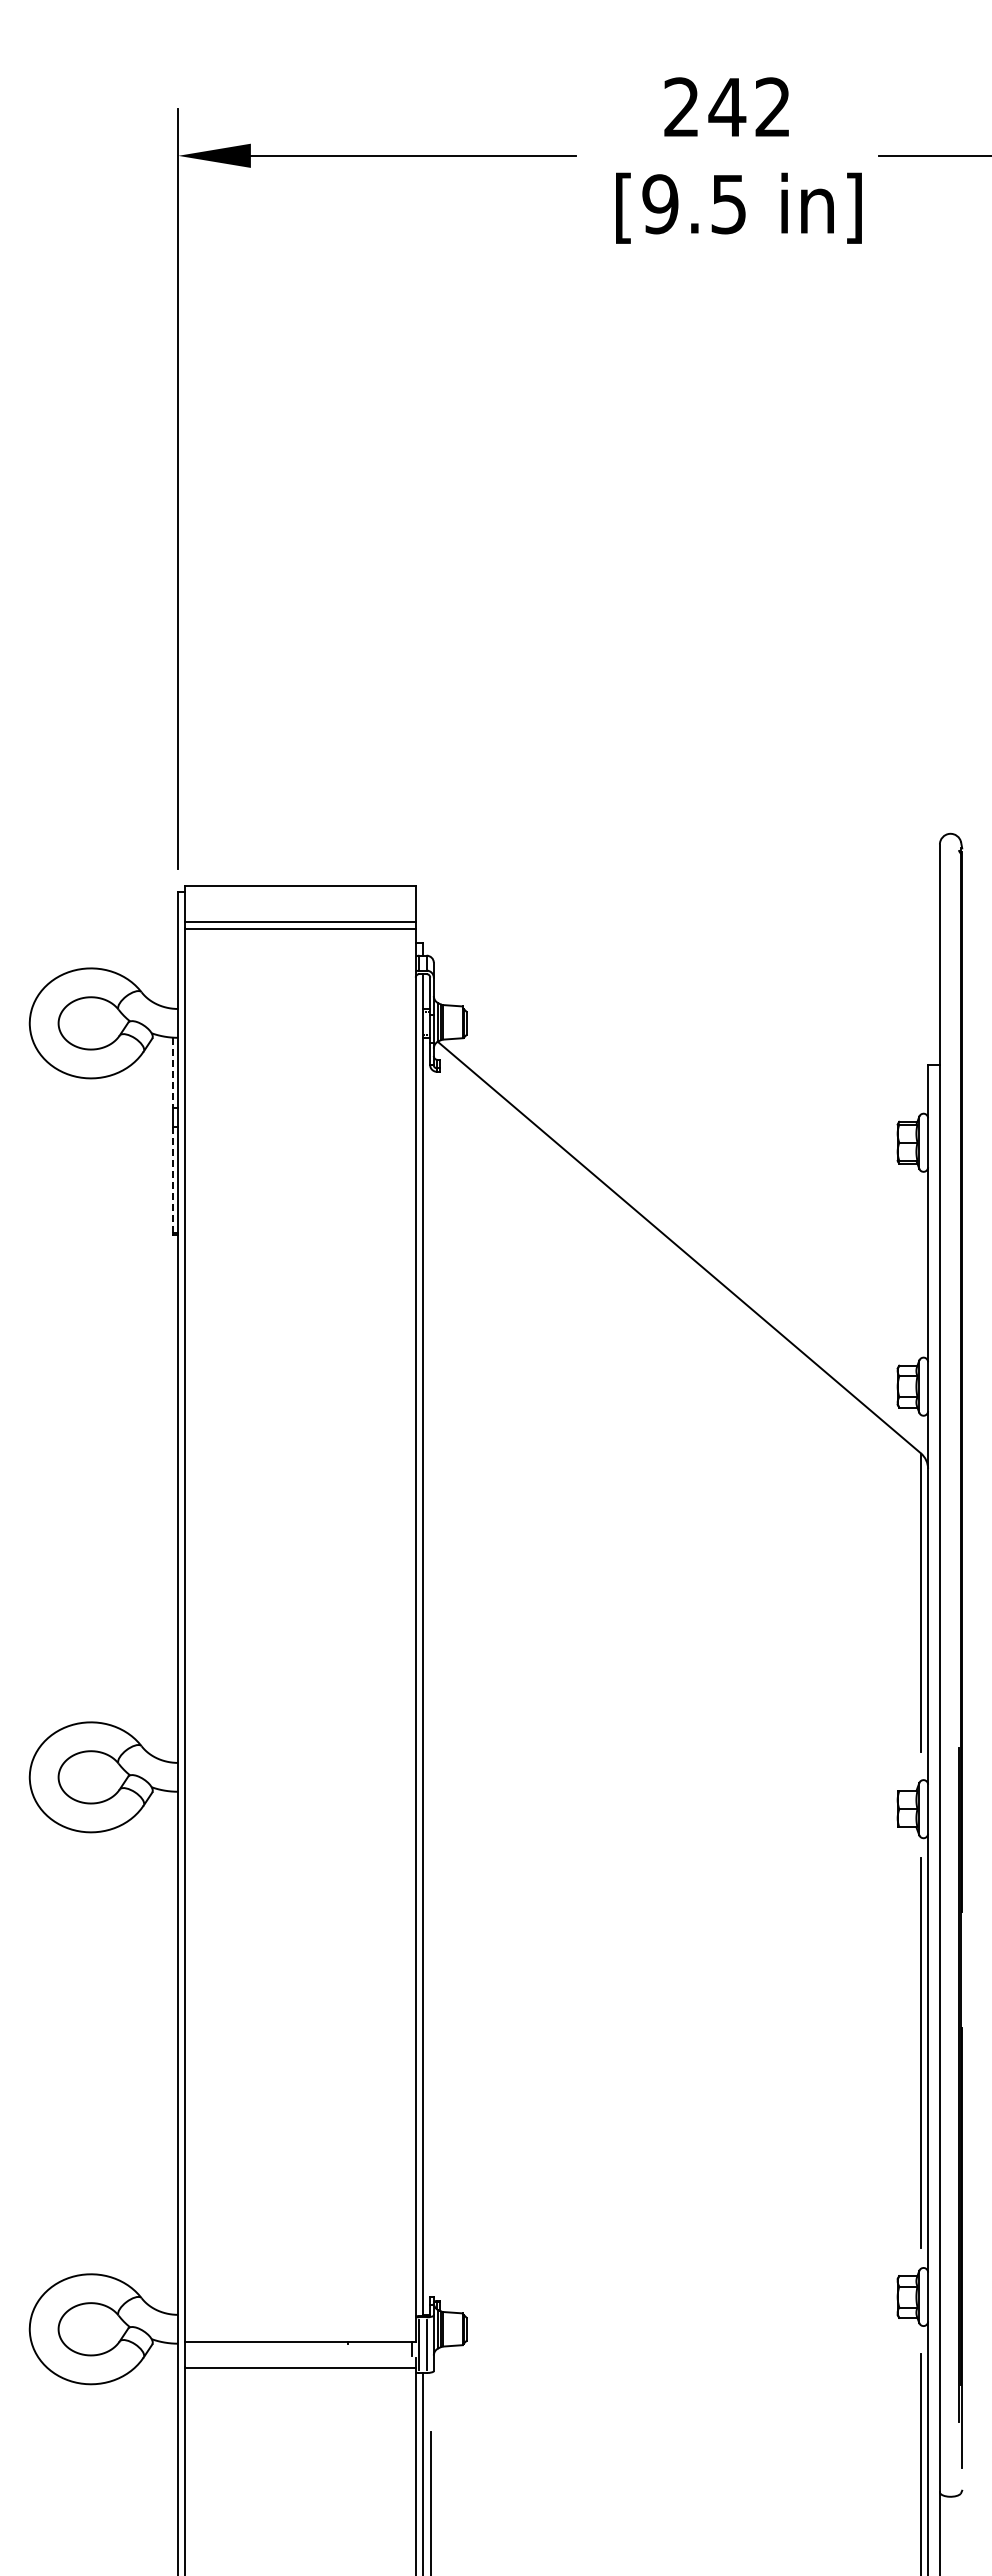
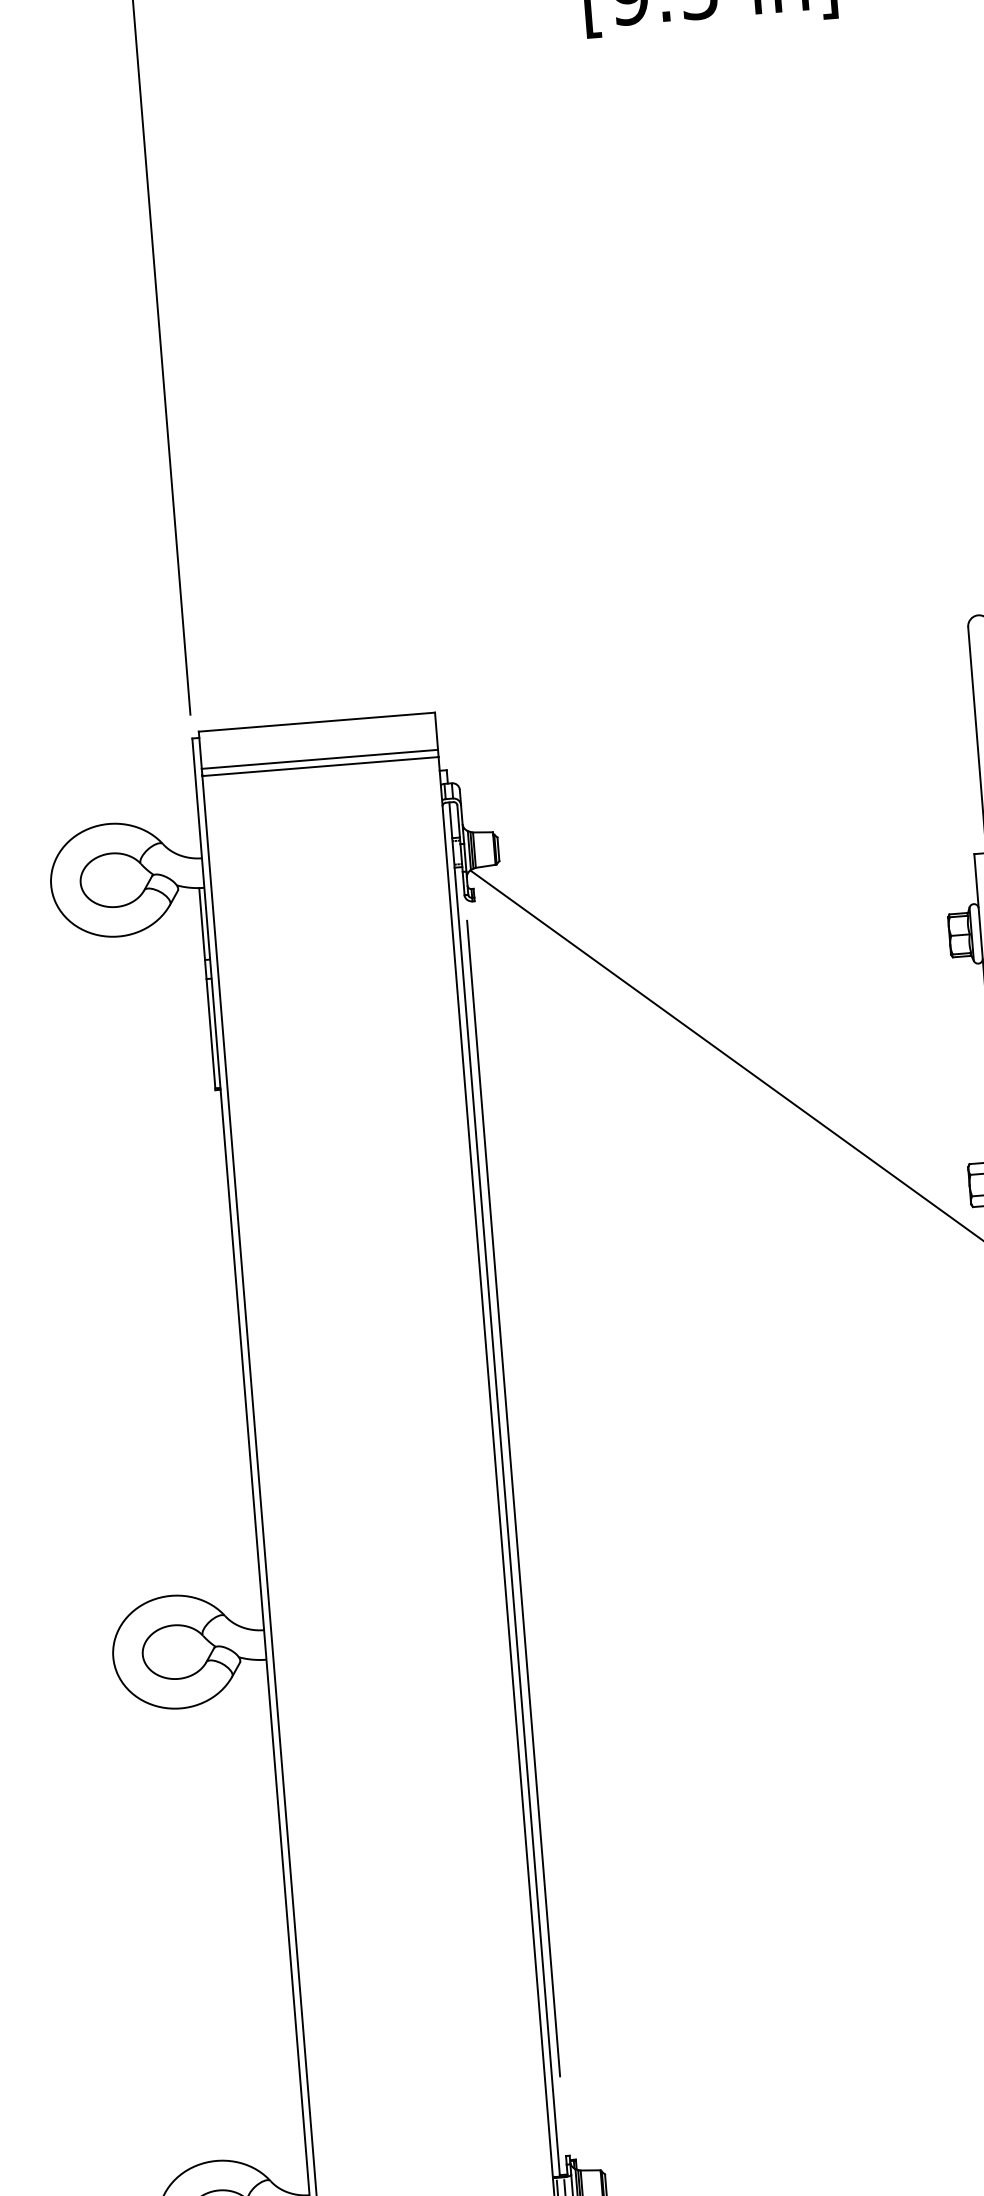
line: (173, 1073) -> (202, 924), dashed -> solid
line: (173, 1180) -> (211, 1034), dashed -> solid
line: (430, 1654) -> (513, 1498), added

